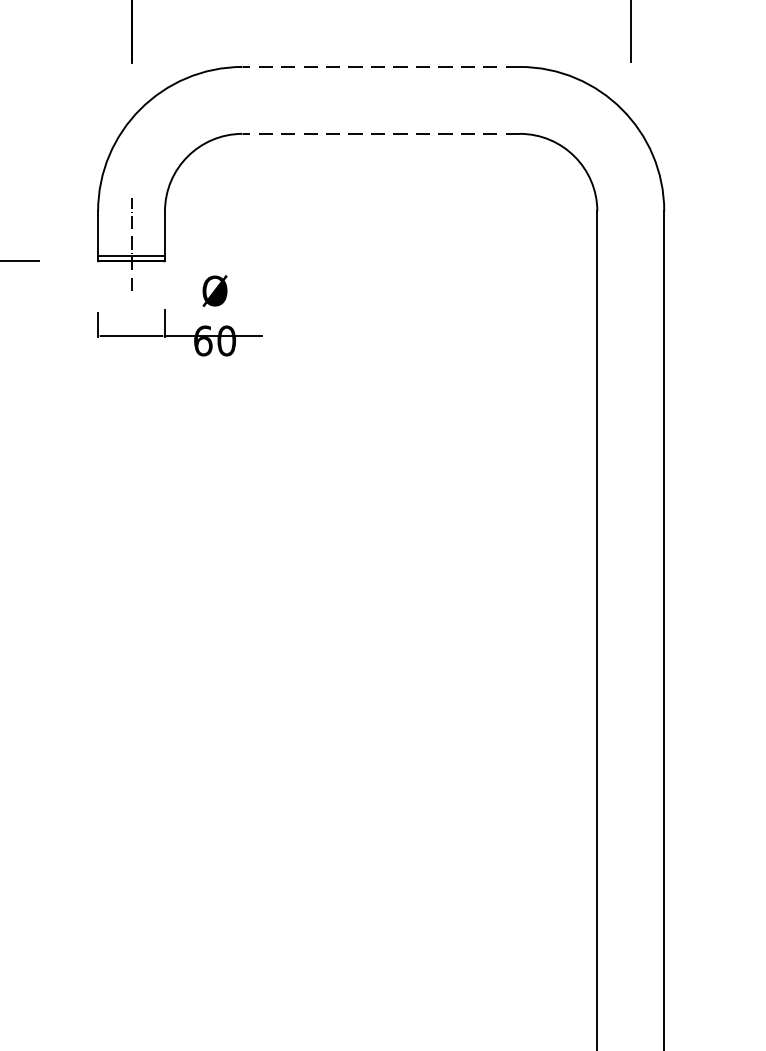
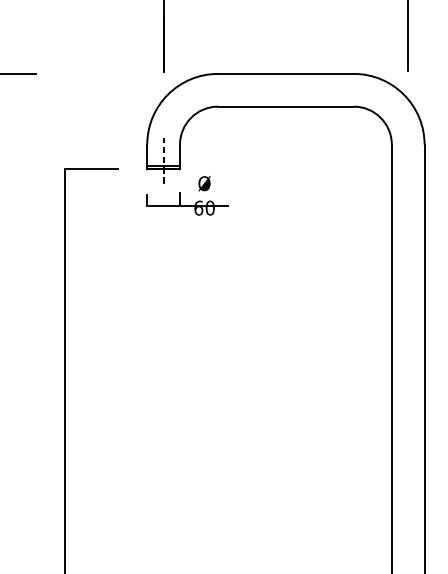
line: (380, 66) -> (285, 73), dashed -> solid
line: (380, 133) -> (285, 106), dashed -> solid

